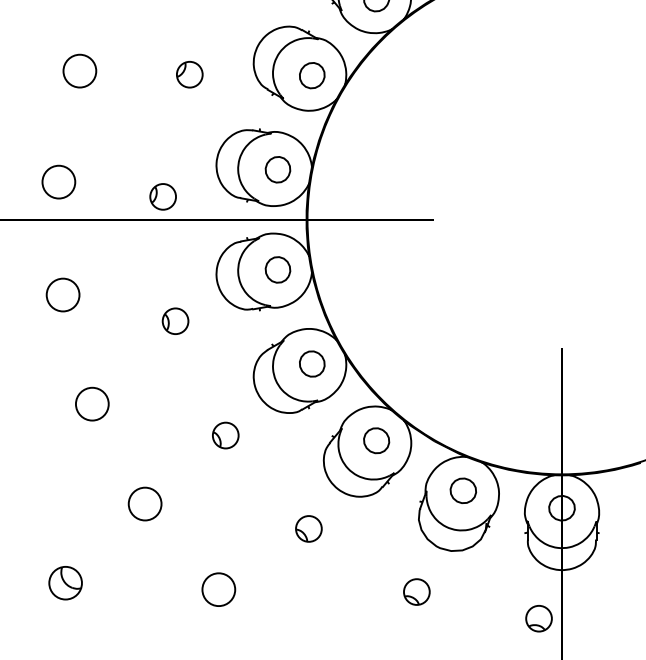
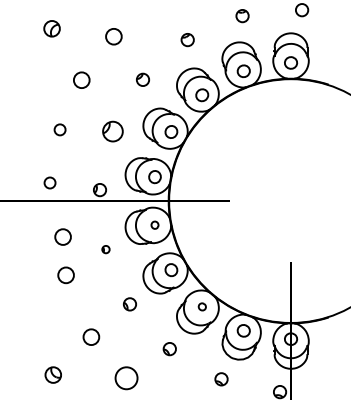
circle: (78, 70) -> (59, 129), size x0.7
part: (189, 74) -> (112, 131), size x1.6
circle: (57, 181) -> (49, 182), size x0.7
part: (276, 270) -> (154, 225), size x0.6
circle: (61, 293) -> (62, 236), moved
part: (174, 320) -> (105, 249), size x0.6
circle: (91, 404) -> (65, 275), moved
part: (377, 439) -> (202, 306), size x0.6
circle: (218, 588) -> (126, 377), size x1.4

